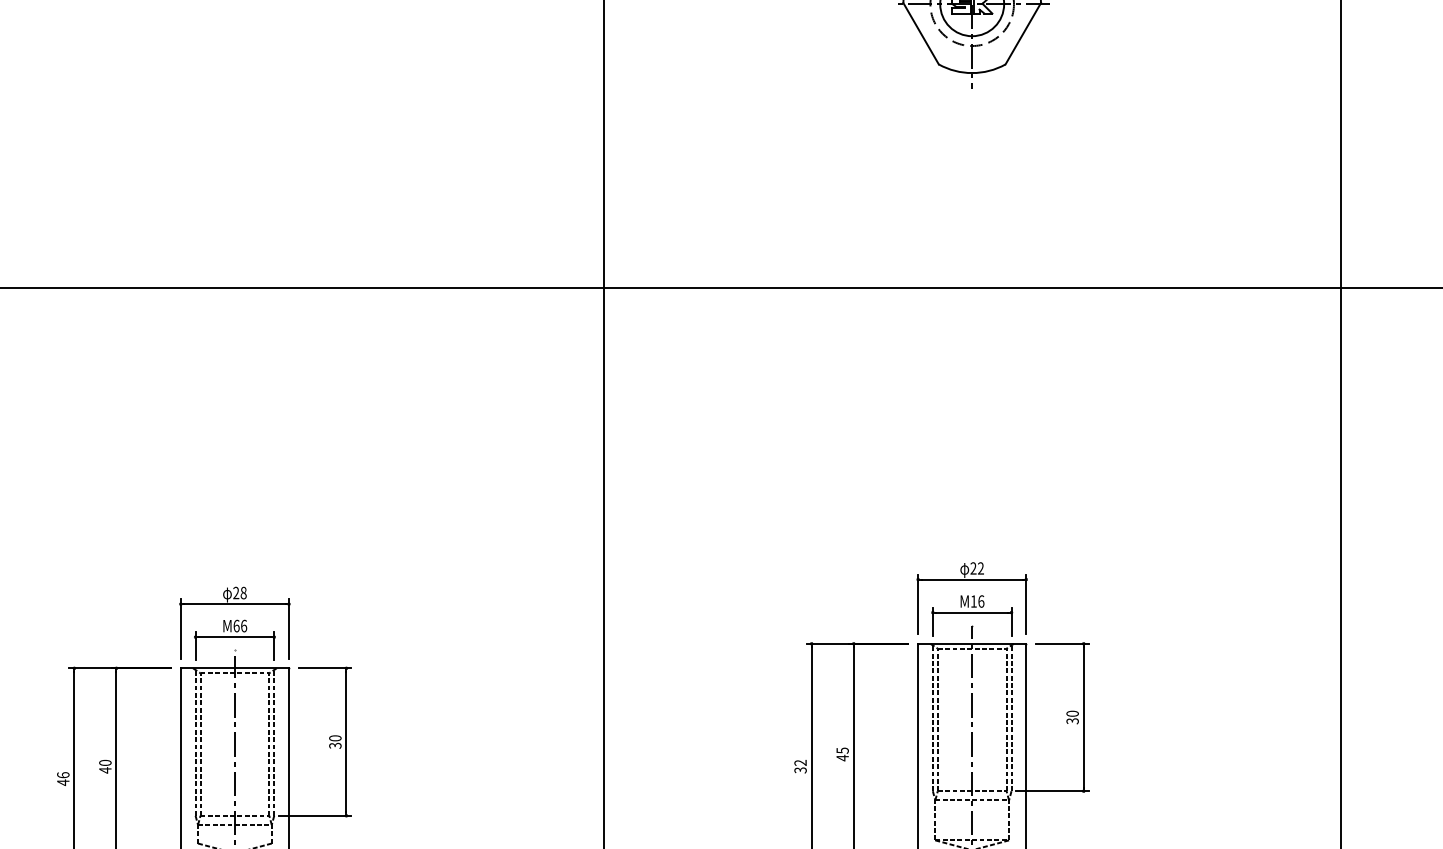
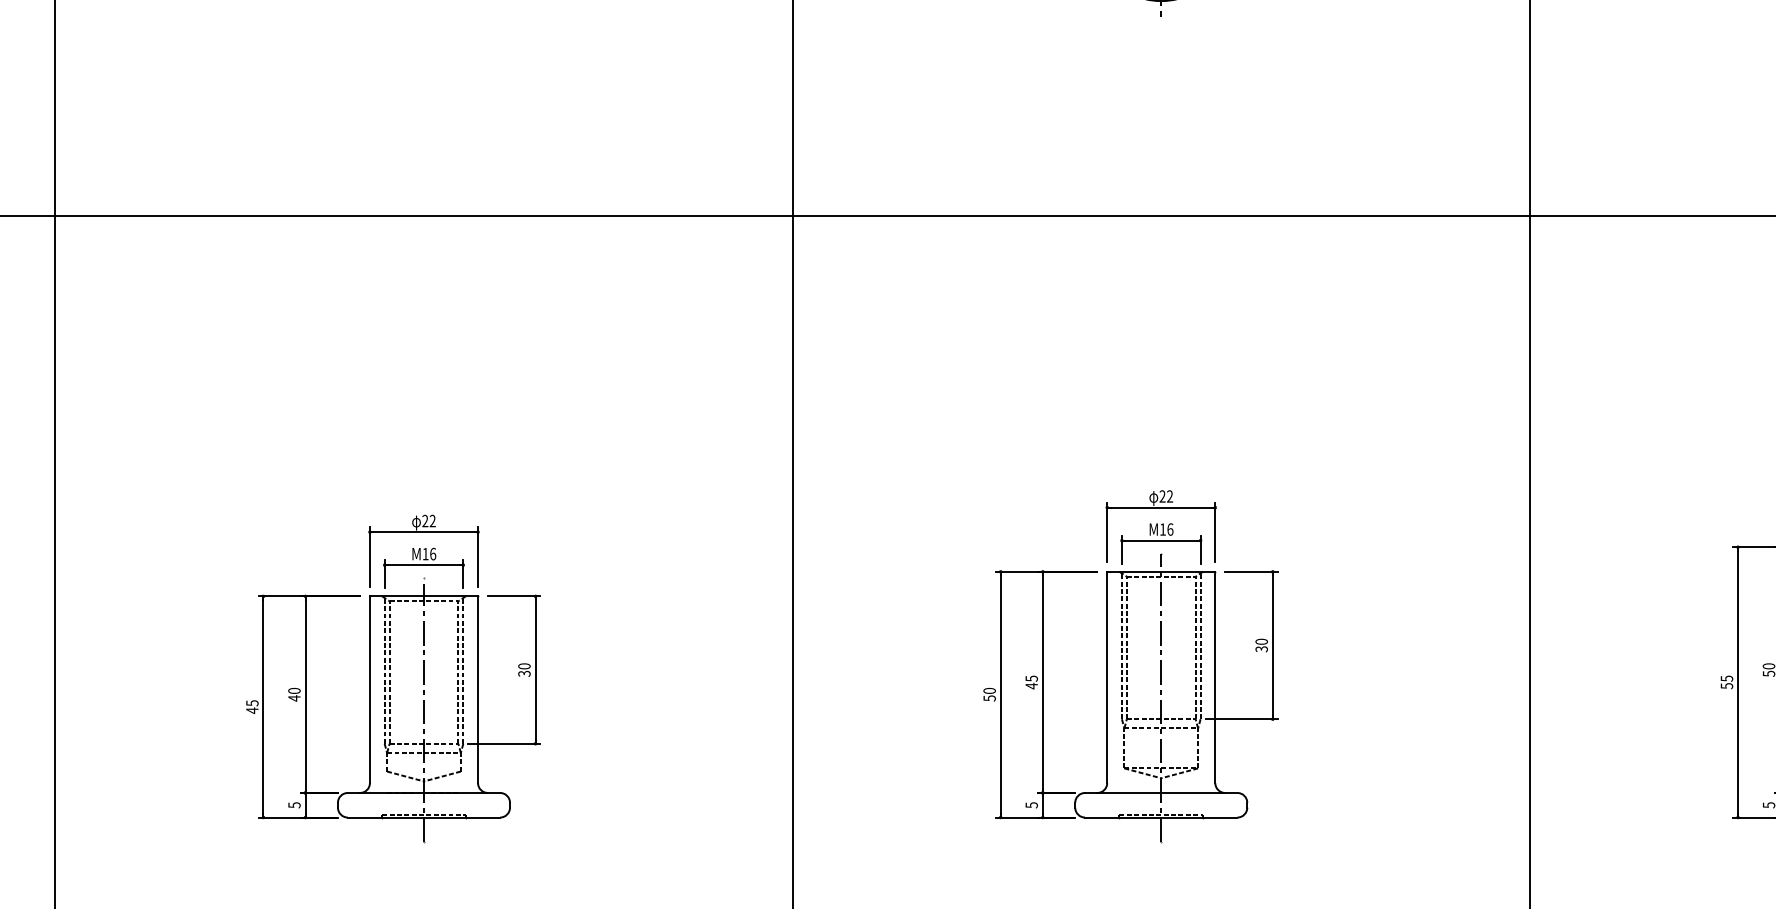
text: (243, 593) -> (432, 521), 28 -> 22
text: (236, 625) -> (425, 553), M66 -> M16
text: (800, 766) -> (989, 694), 32 -> 50
text: (63, 775) -> (252, 703), 46 -> 45

